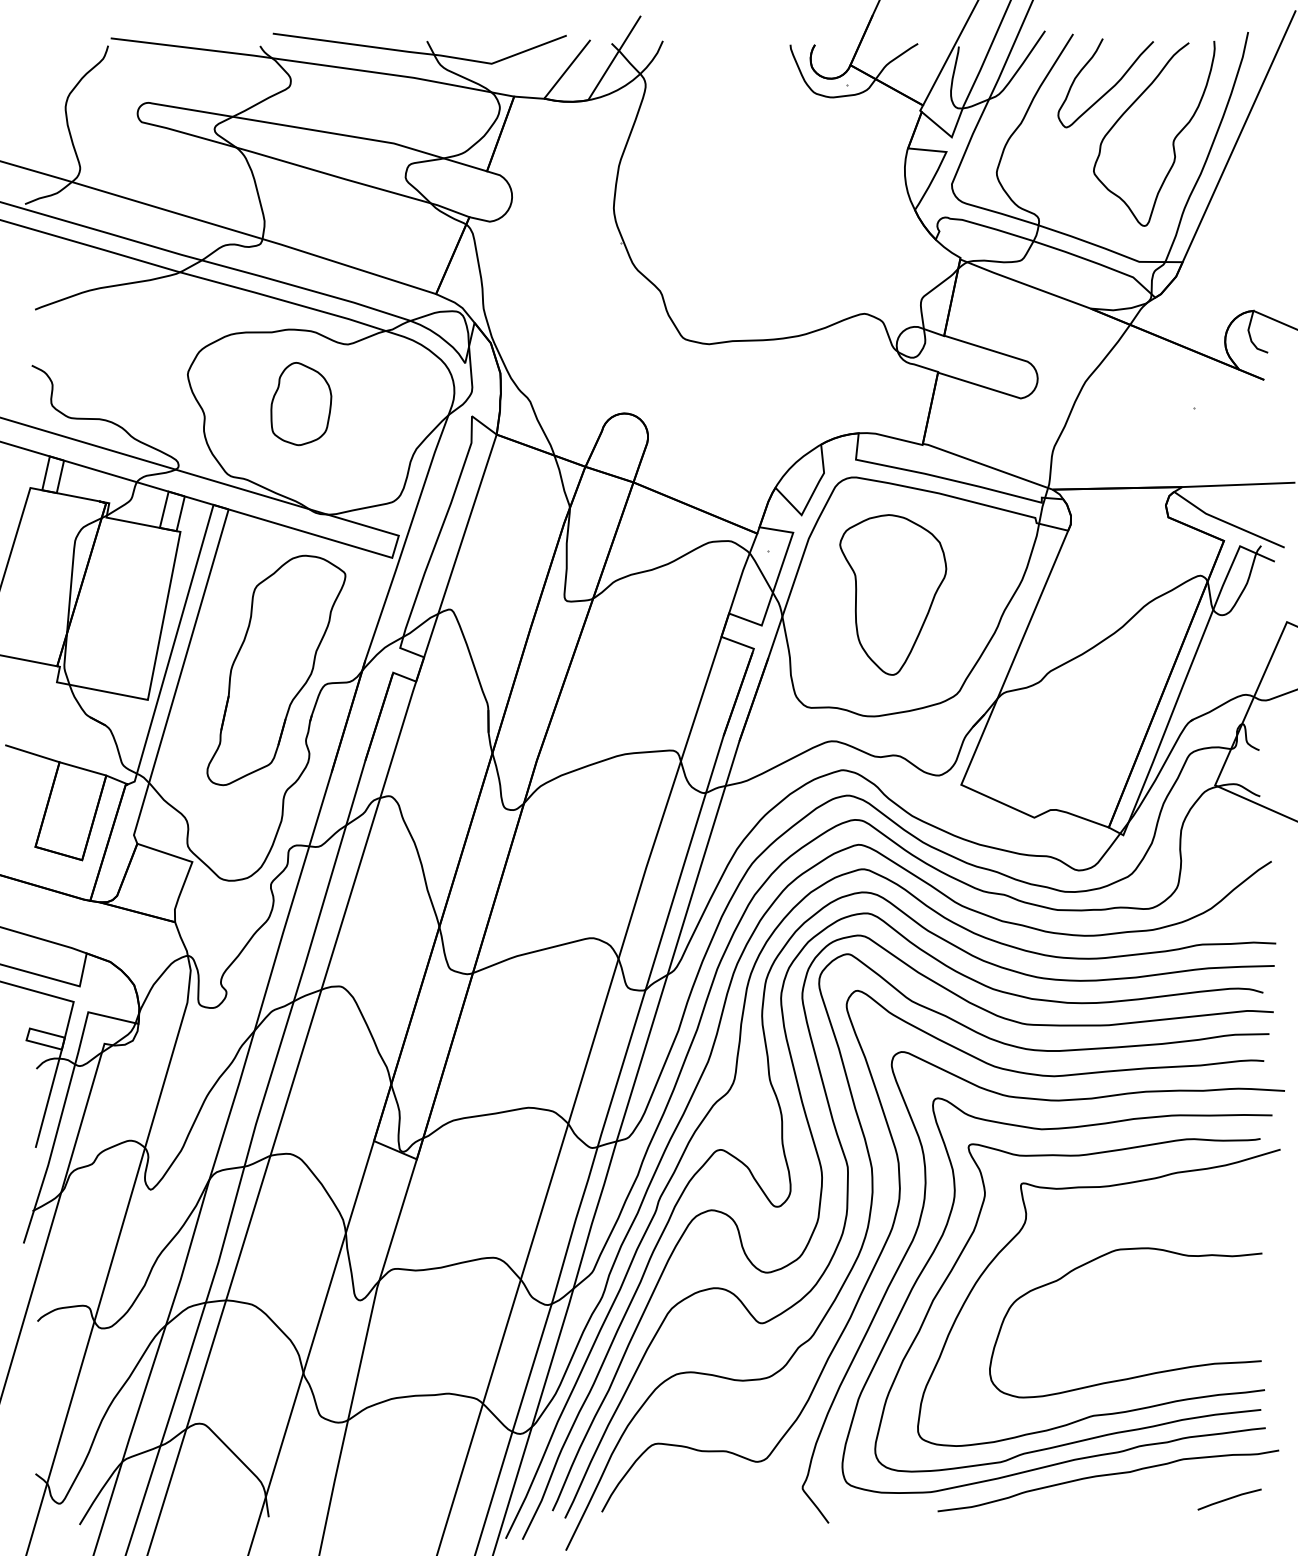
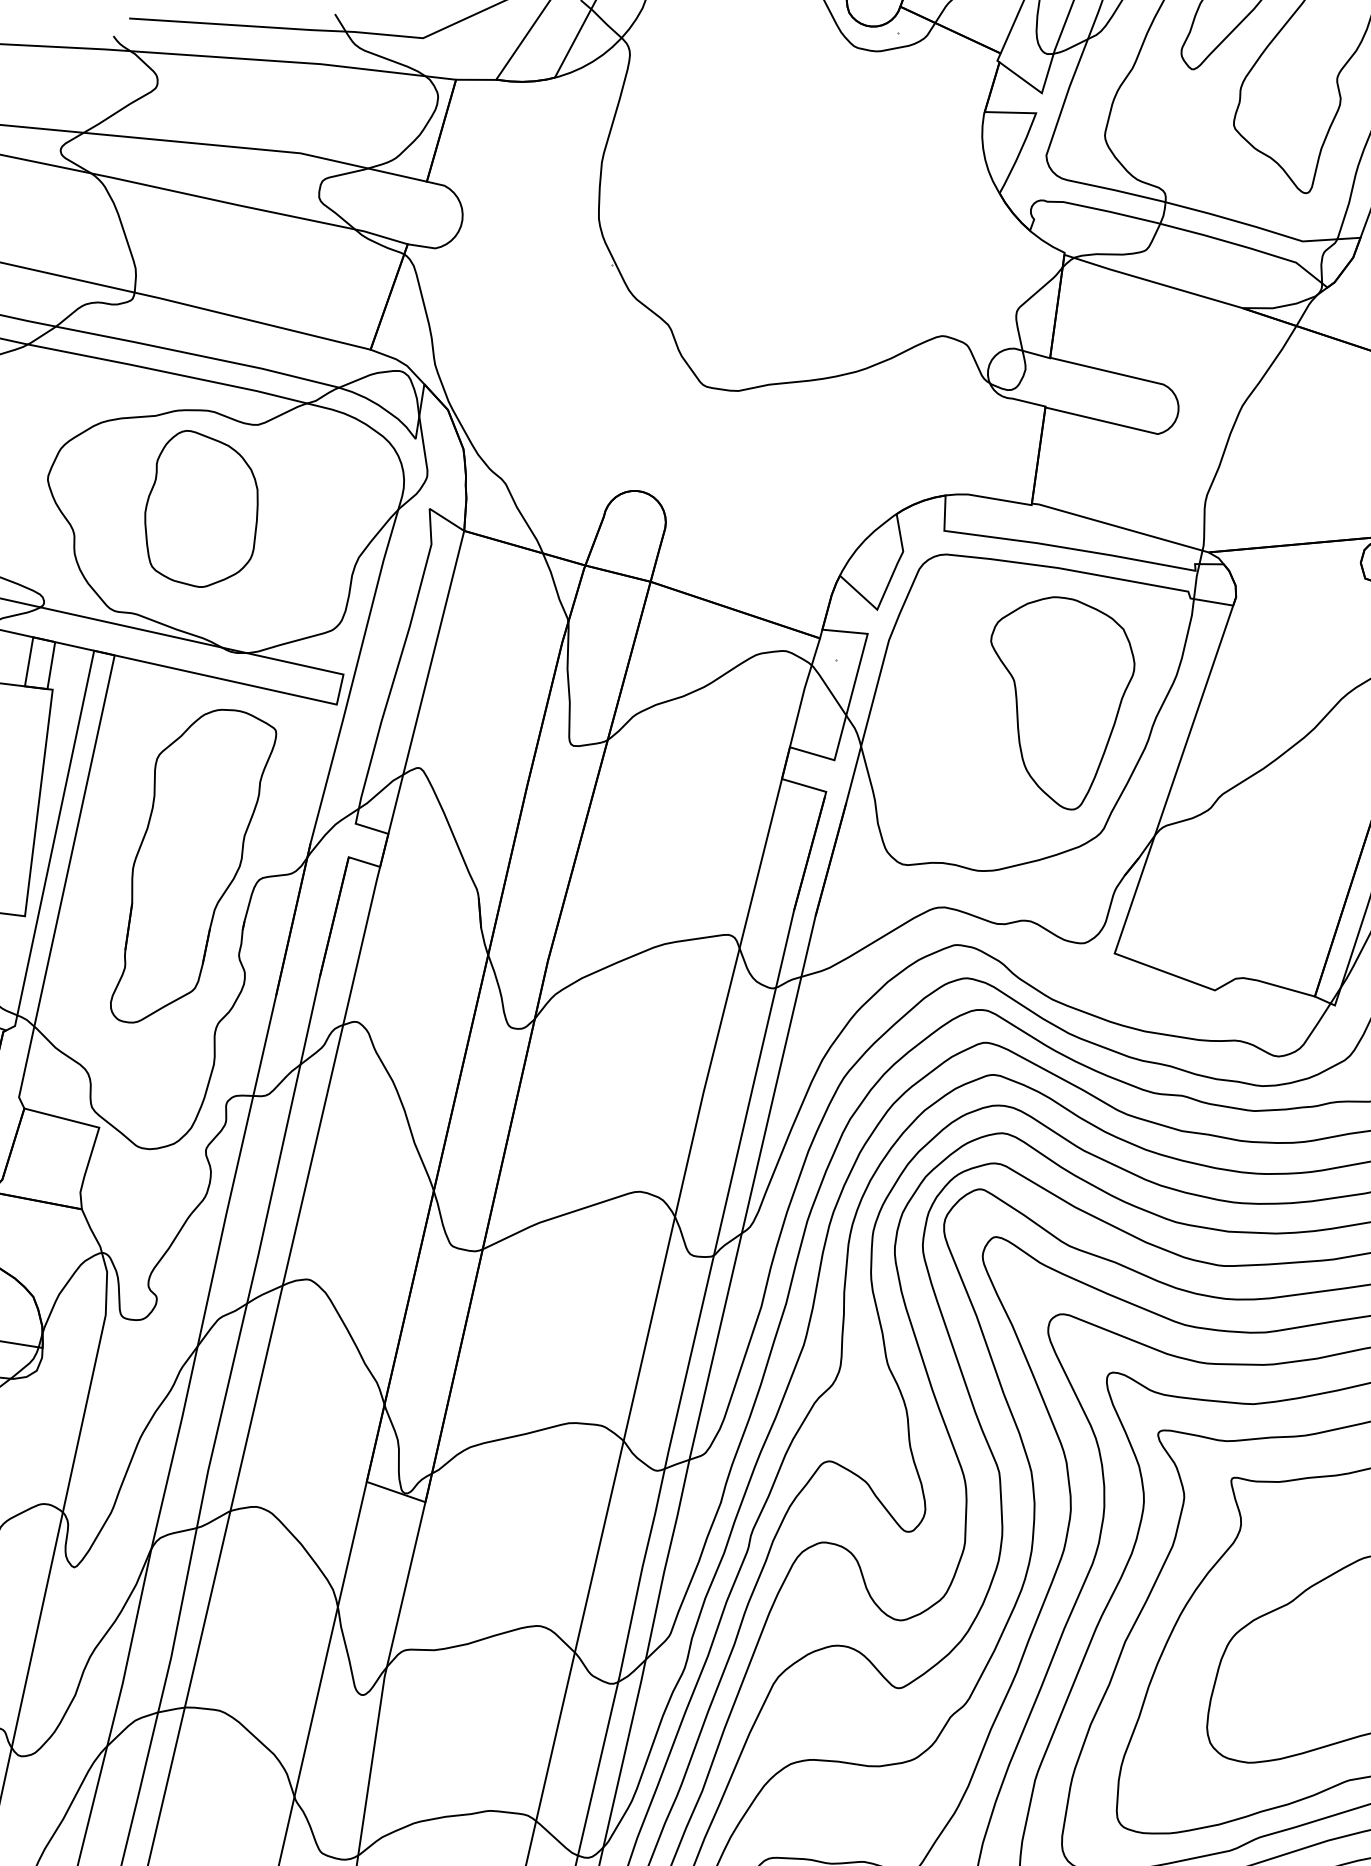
part: (301, 403) -> (201, 507), size x1.43
part: (893, 594) -> (1066, 702), moved

